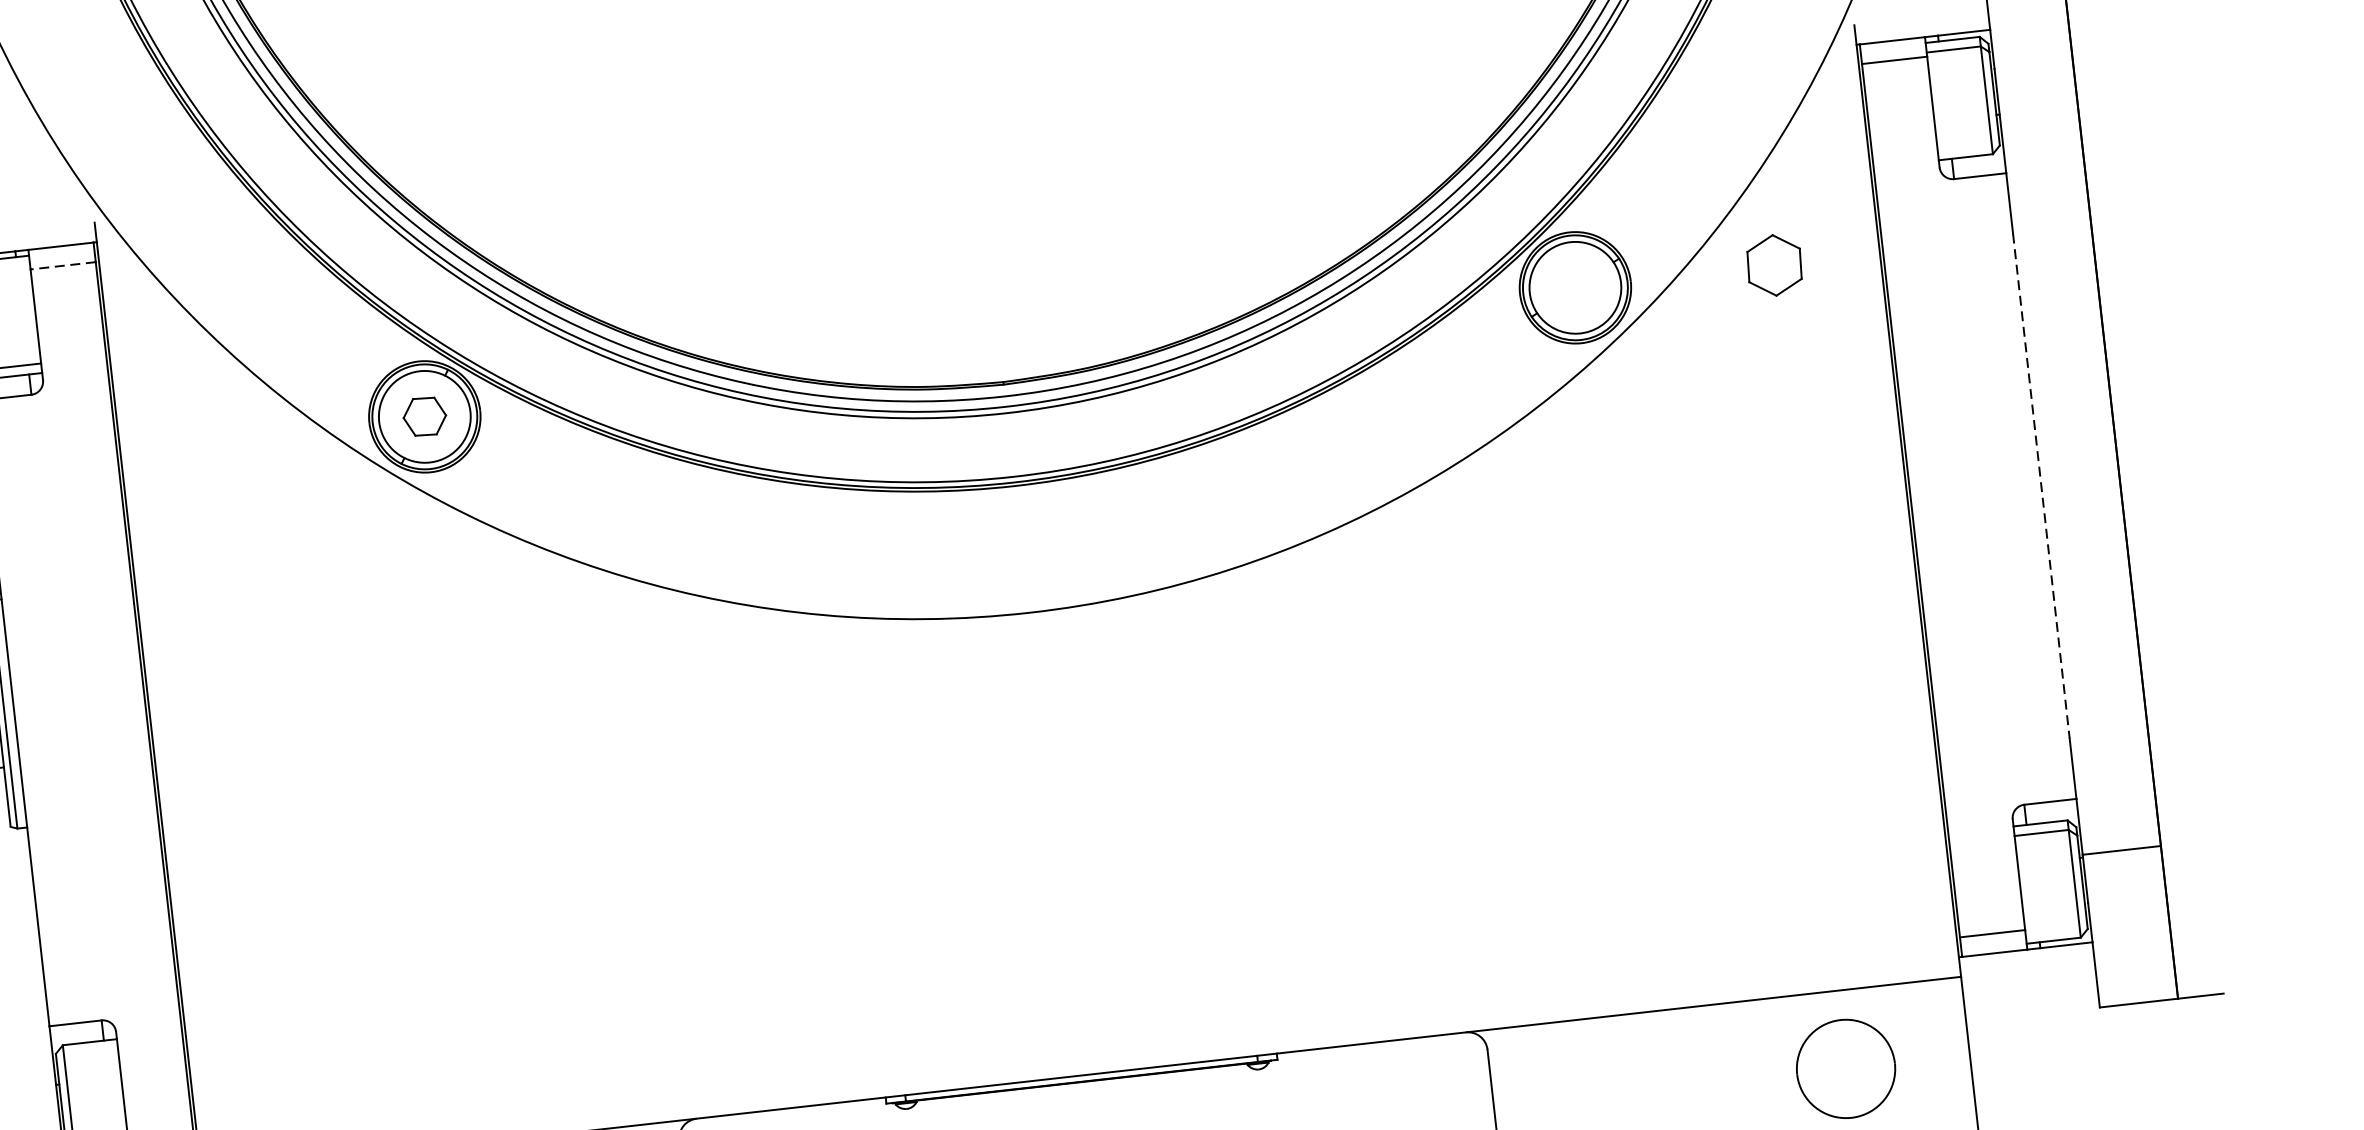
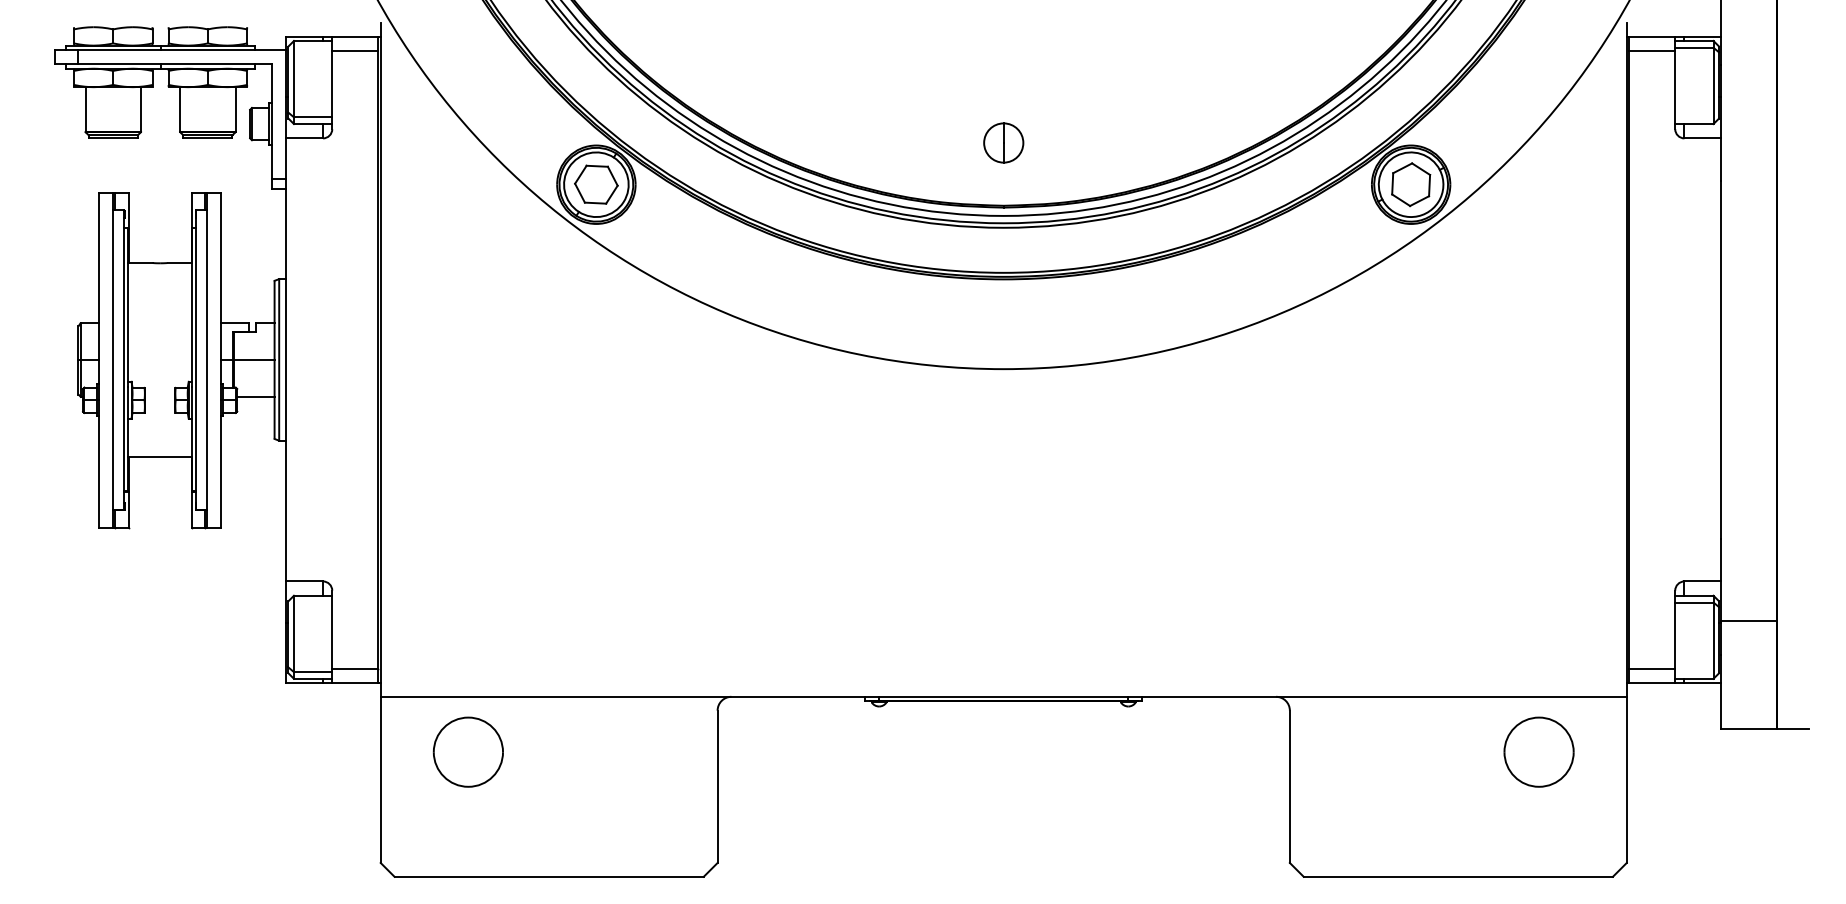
line: (61, 265) -> (354, 50), dashed -> solid
part: (1775, 265) -> (1411, 184), moved
part: (993, 292) -> (1003, 142), added
part: (424, 416) -> (596, 184), size x1.43
line: (2041, 485) -> (1721, 359), dashed -> solid

